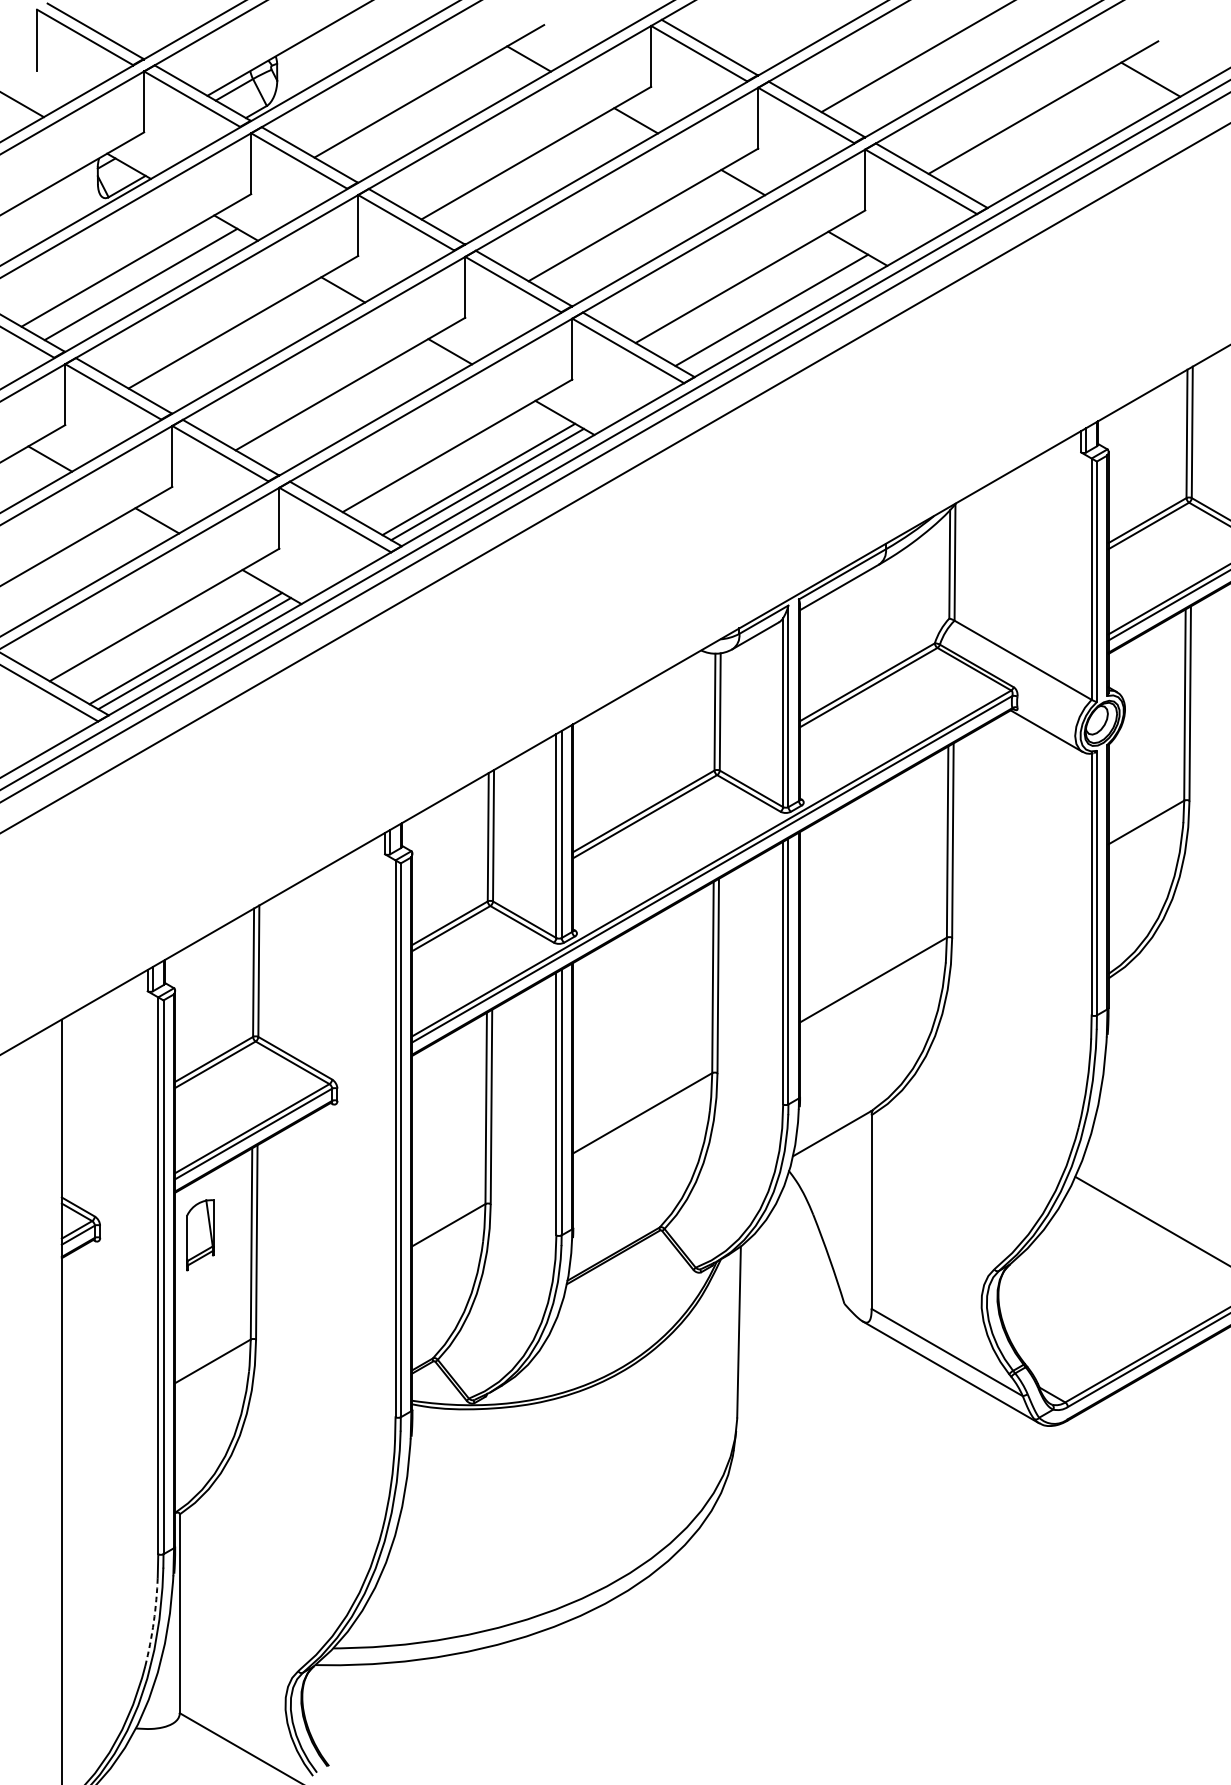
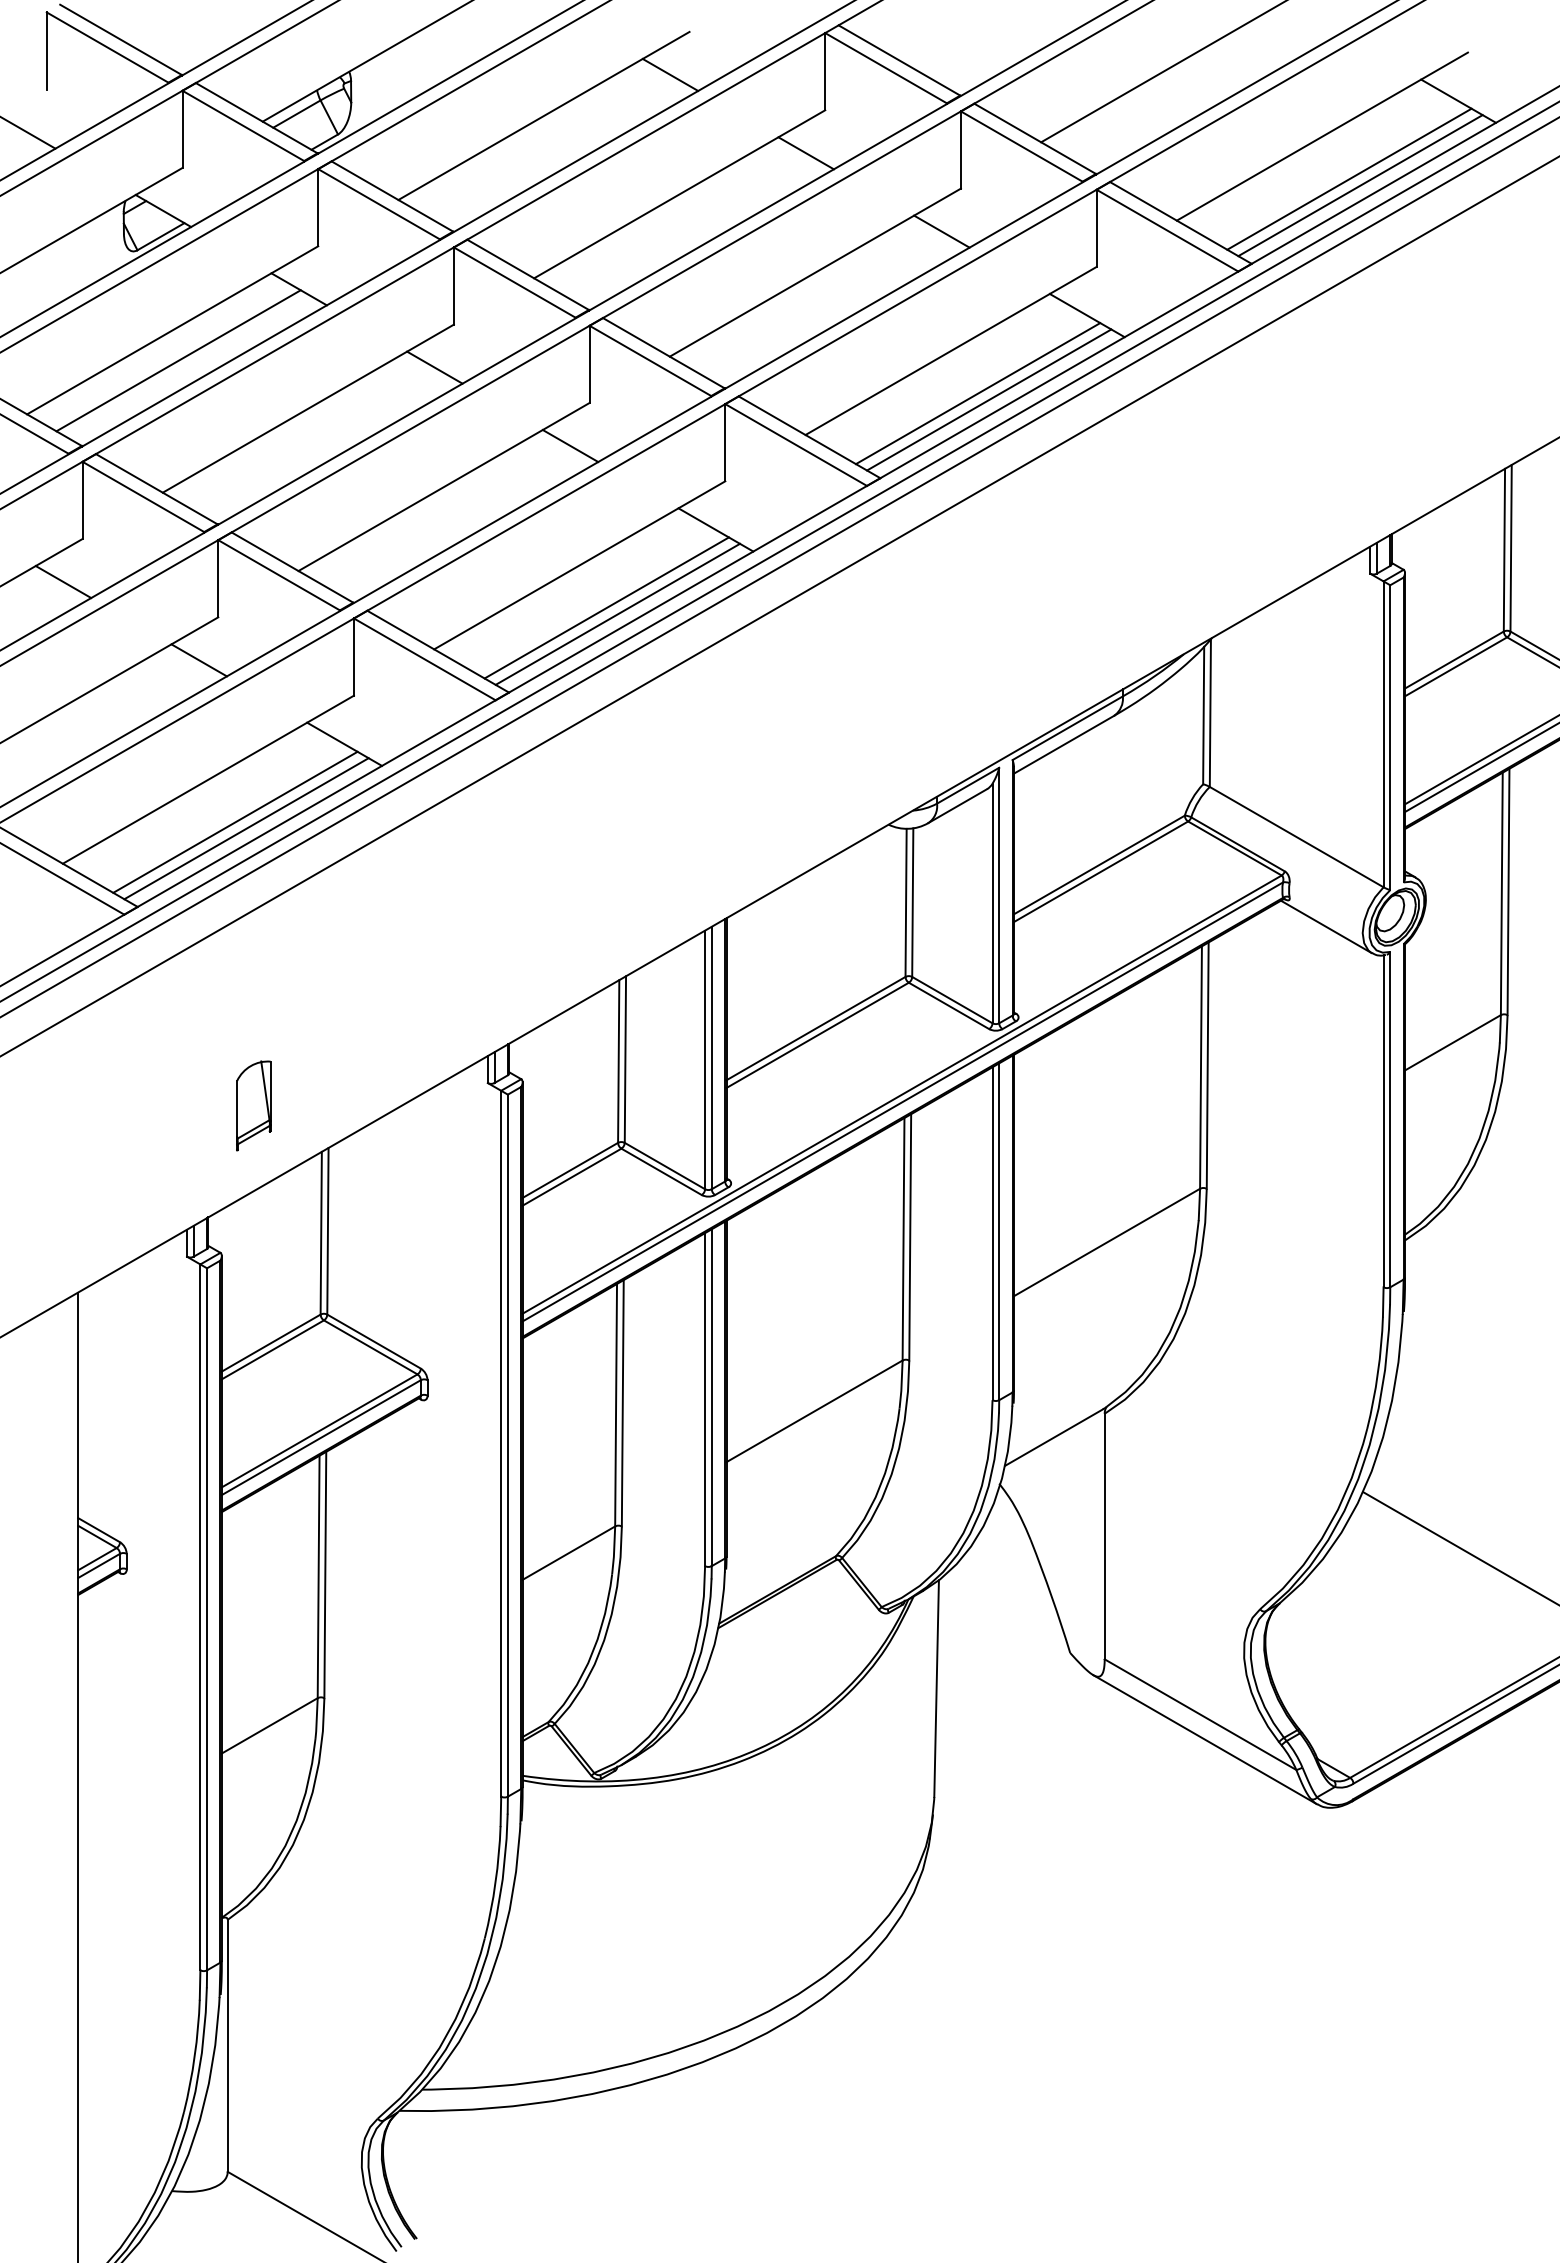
line: (1064, 140) -> (1349, 178), added
line: (1073, 146) -> (1360, 185), added
line: (780, 315) -> (989, 399), added
part: (200, 1234) -> (253, 1105), moved
arc: (153, 1622) -> (194, 2056), dashed -> solid

